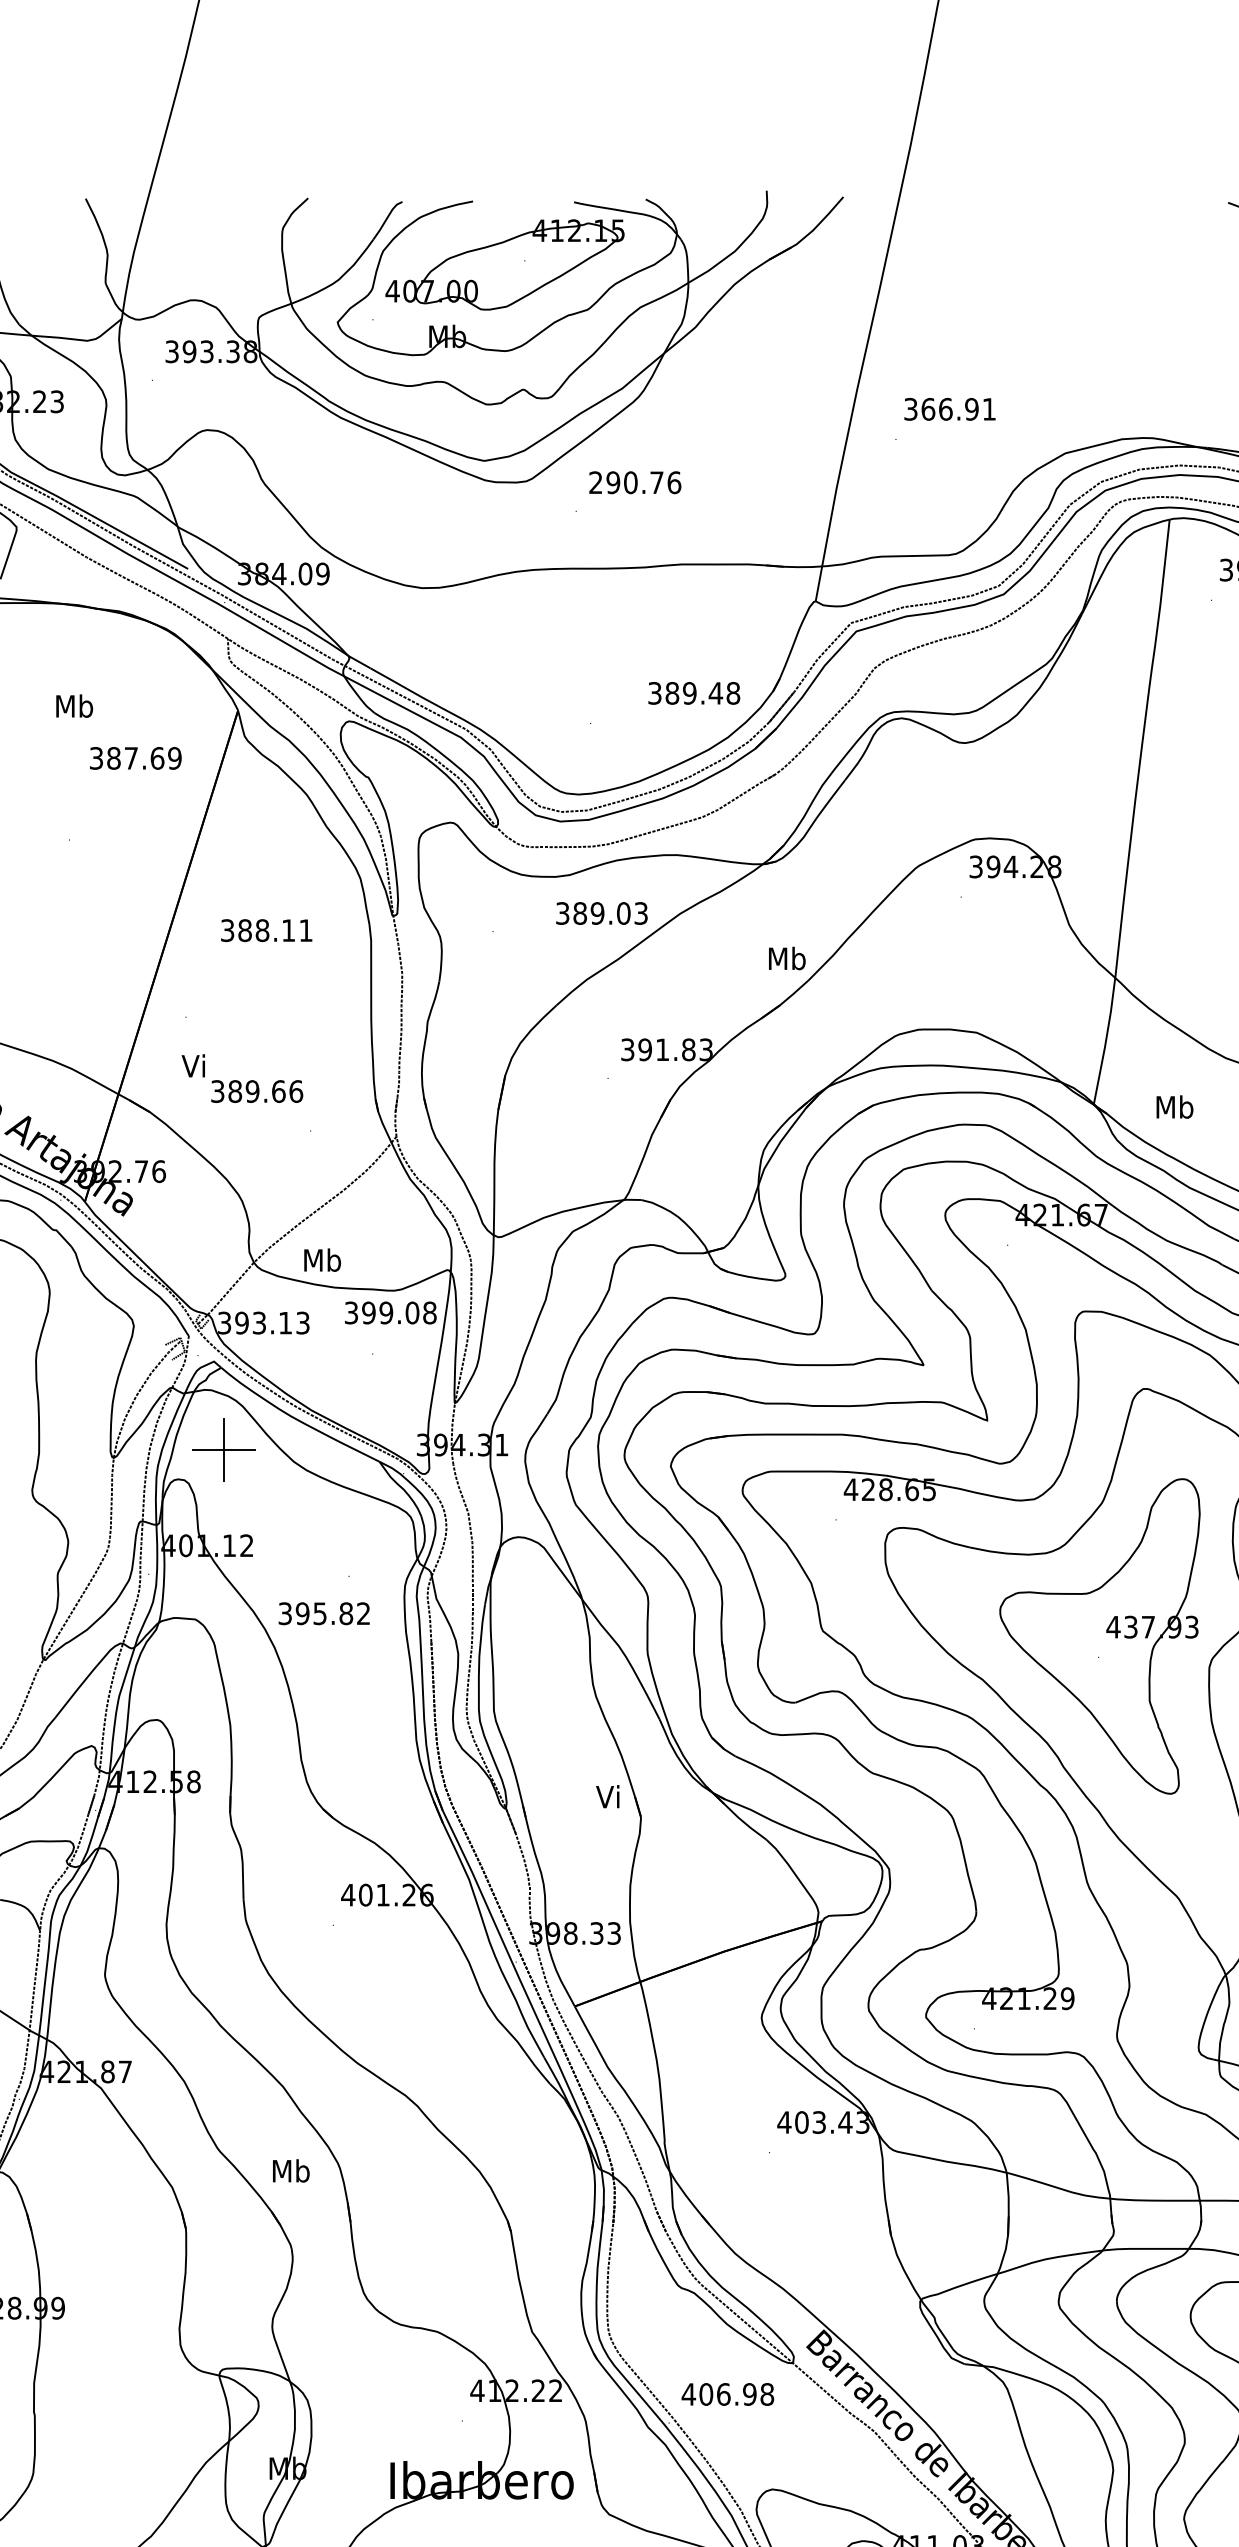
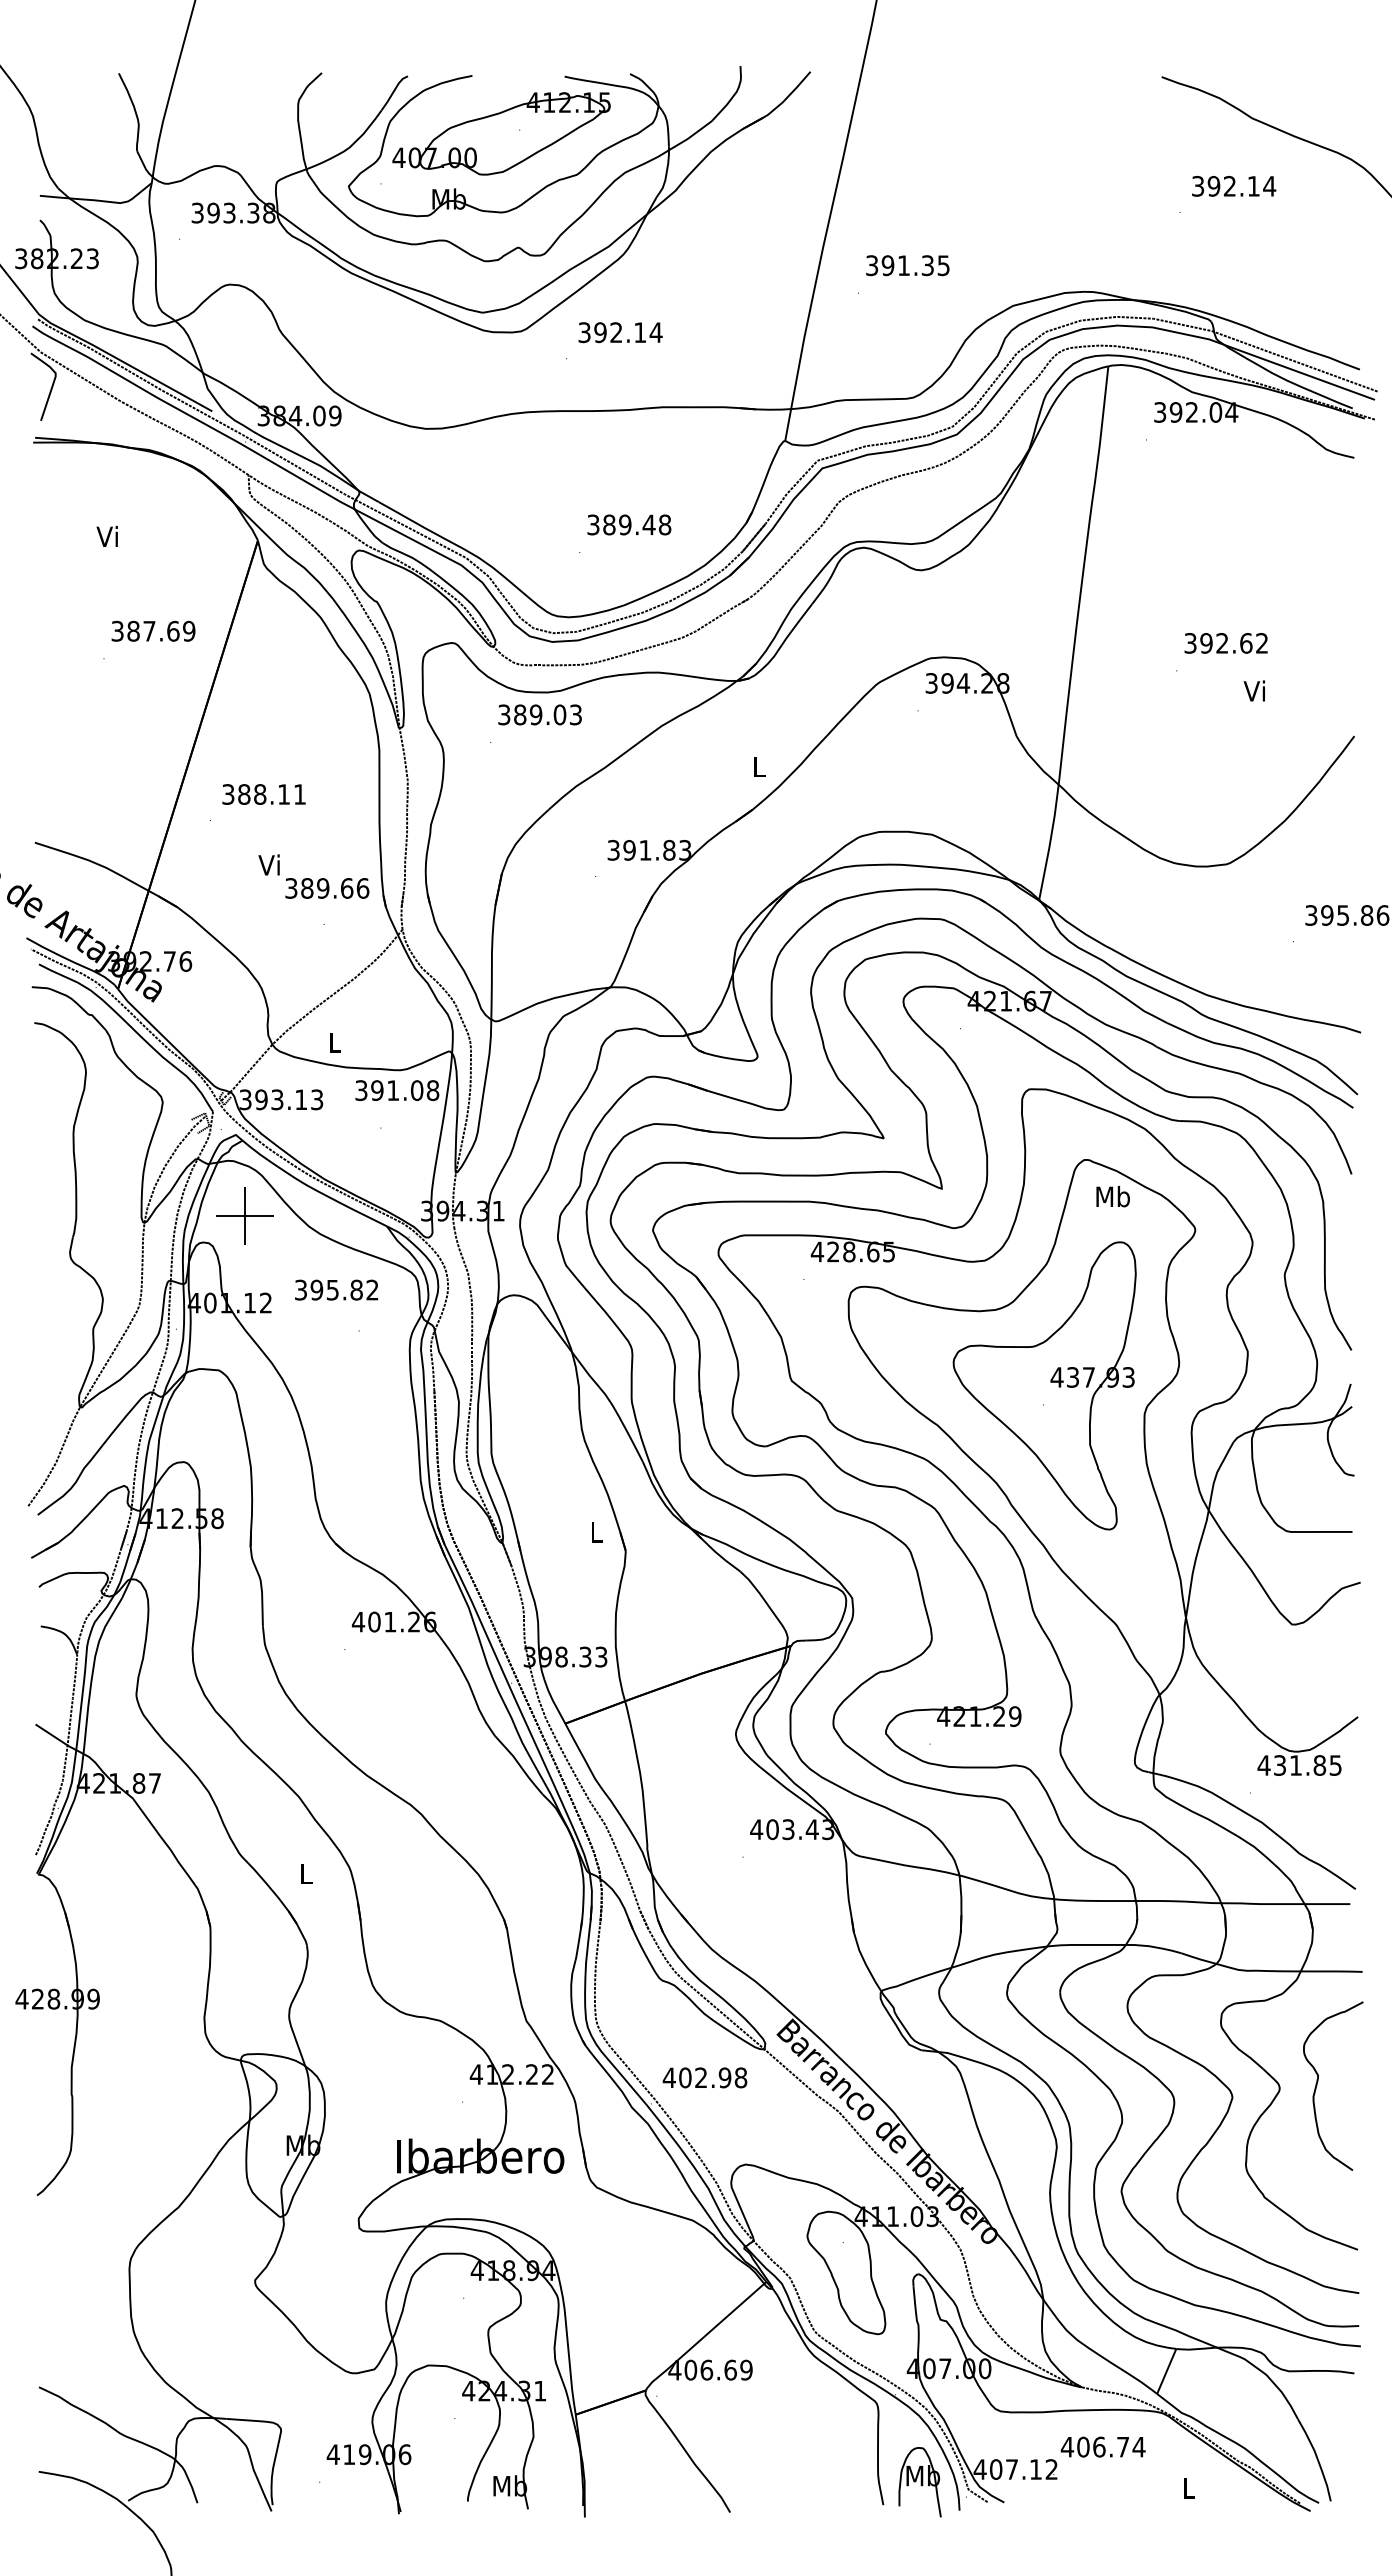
text: (958, 409) -> (915, 265), 366.91 -> 391.35
text: (635, 482) -> (620, 332), 290.76 -> 392.14
text: (694, 692) -> (629, 524), moved
text: (74, 706) -> (108, 536), Mb -> Vi
text: (135, 757) -> (153, 630), moved
text: (601, 913) -> (539, 714), moved
text: (266, 930) -> (263, 794), moved
text: (787, 957) -> (759, 766), Mb -> L
text: (242, 1078) -> (313, 876), moved
text: (1174, 1106) -> (1112, 1196), moved
text: (321, 1260) -> (334, 1042), Mb -> L
text: (386, 1312) -> (393, 1090), 399.08 -> 391.08
text: (324, 1613) -> (336, 1289), moved
text: (606, 1795) -> (594, 1531), Vi -> L
text: (291, 2170) -> (306, 1873), Mb -> L
text: (723, 2394) -> (701, 2077), 406.98 -> 402.98

